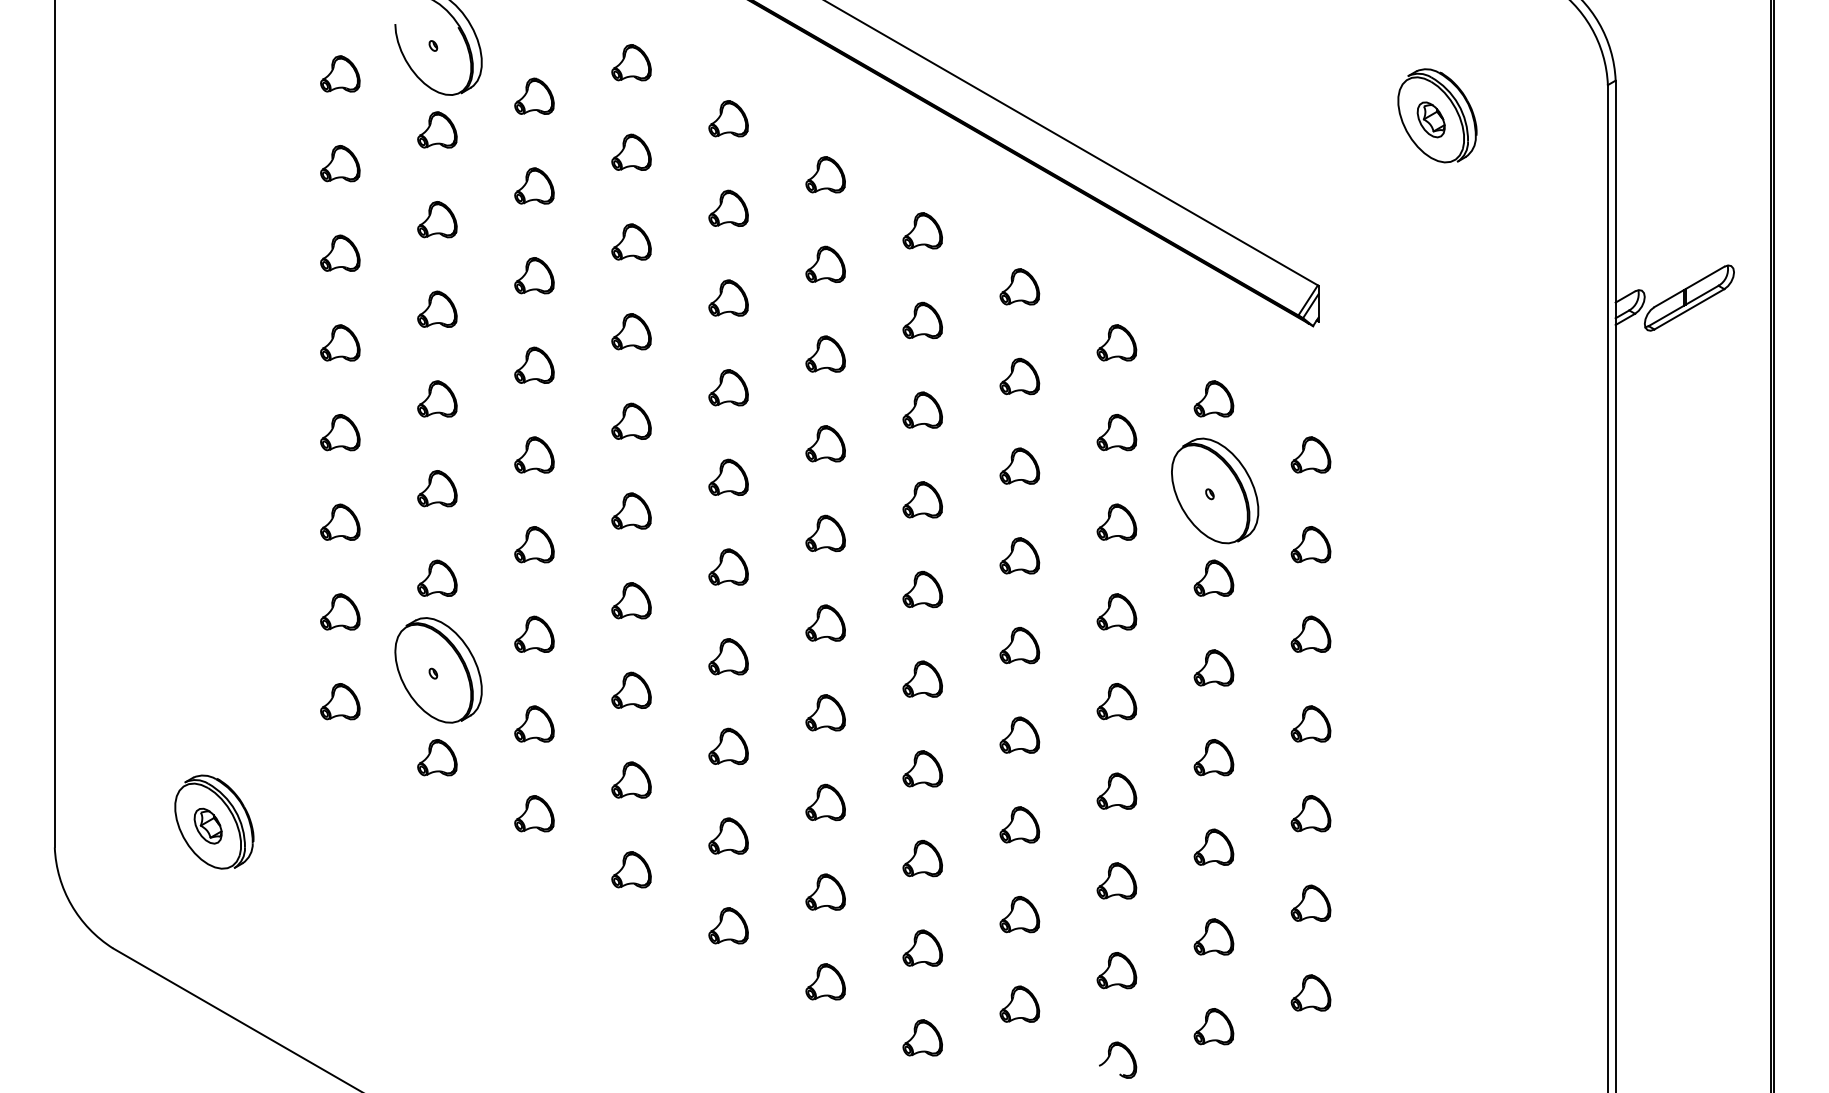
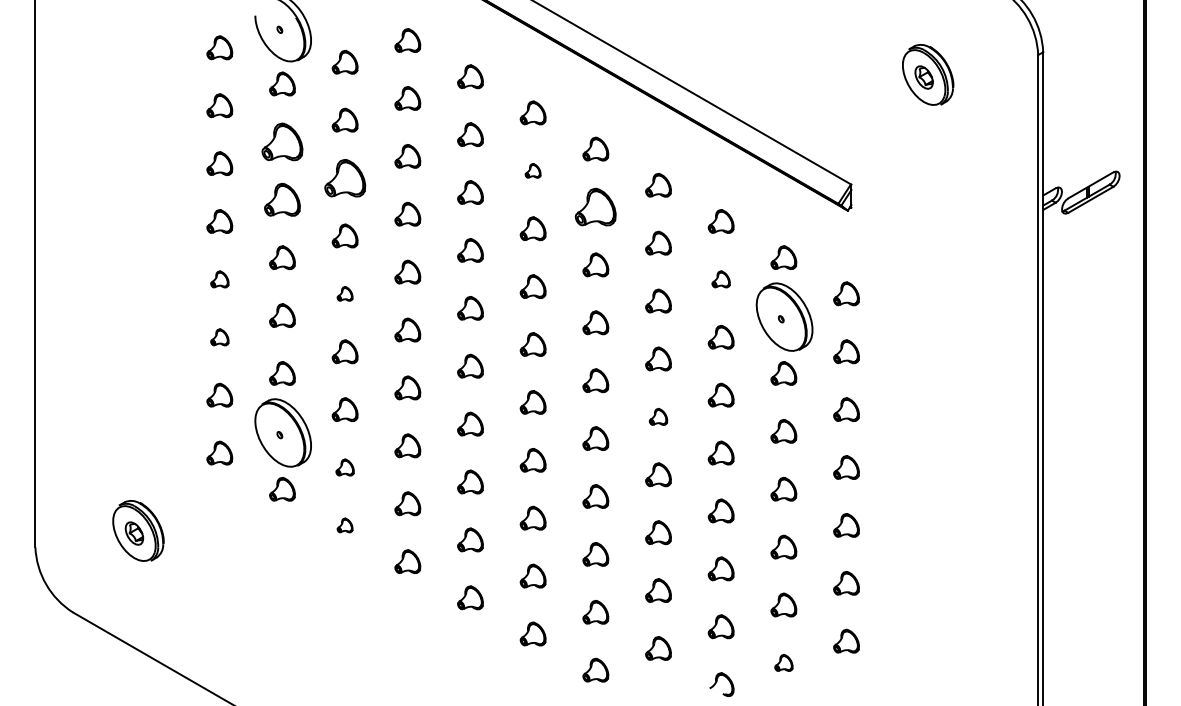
part: (437, 218) -> (282, 141), size x1.6
part: (824, 263) -> (532, 170), size x0.6
part: (533, 274) -> (344, 177), size x1.6
part: (437, 308) -> (282, 199), size x1.4
part: (922, 319) -> (595, 206), size x1.6
part: (339, 432) -> (219, 279), size x0.7
part: (1115, 432) -> (720, 279), size x0.7
part: (533, 454) -> (344, 293), size x0.6
part: (339, 522) -> (219, 337), size x0.7
part: (1019, 644) -> (658, 416), size x0.7
part: (533, 723) -> (344, 467), size x0.7
part: (533, 813) -> (344, 525), size x0.6
part: (1213, 1025) -> (783, 662), size x0.7

